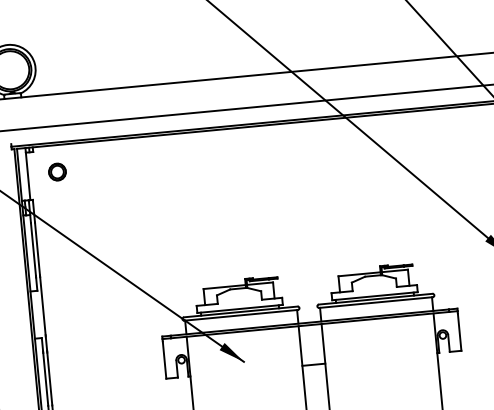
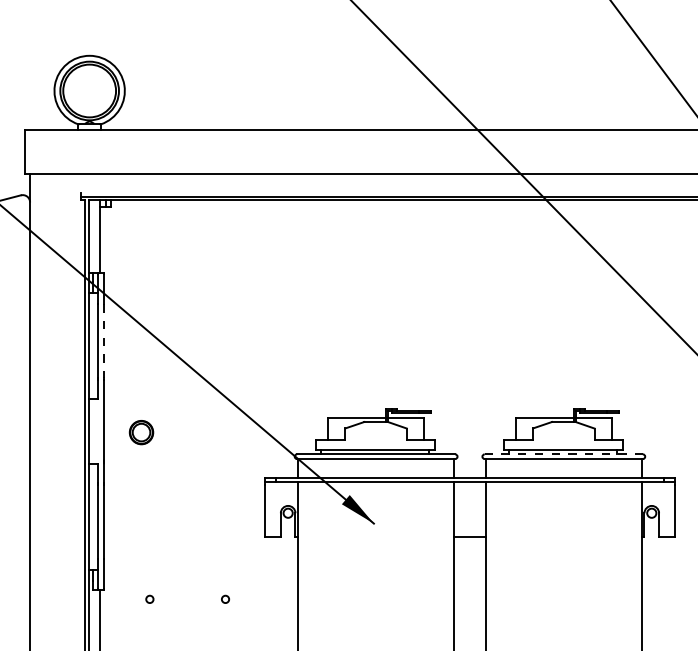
part: (57, 172) -> (141, 432), moved
line: (37, 249) -> (103, 341), solid -> dashed
line: (376, 299) -> (564, 454), solid -> dashed

